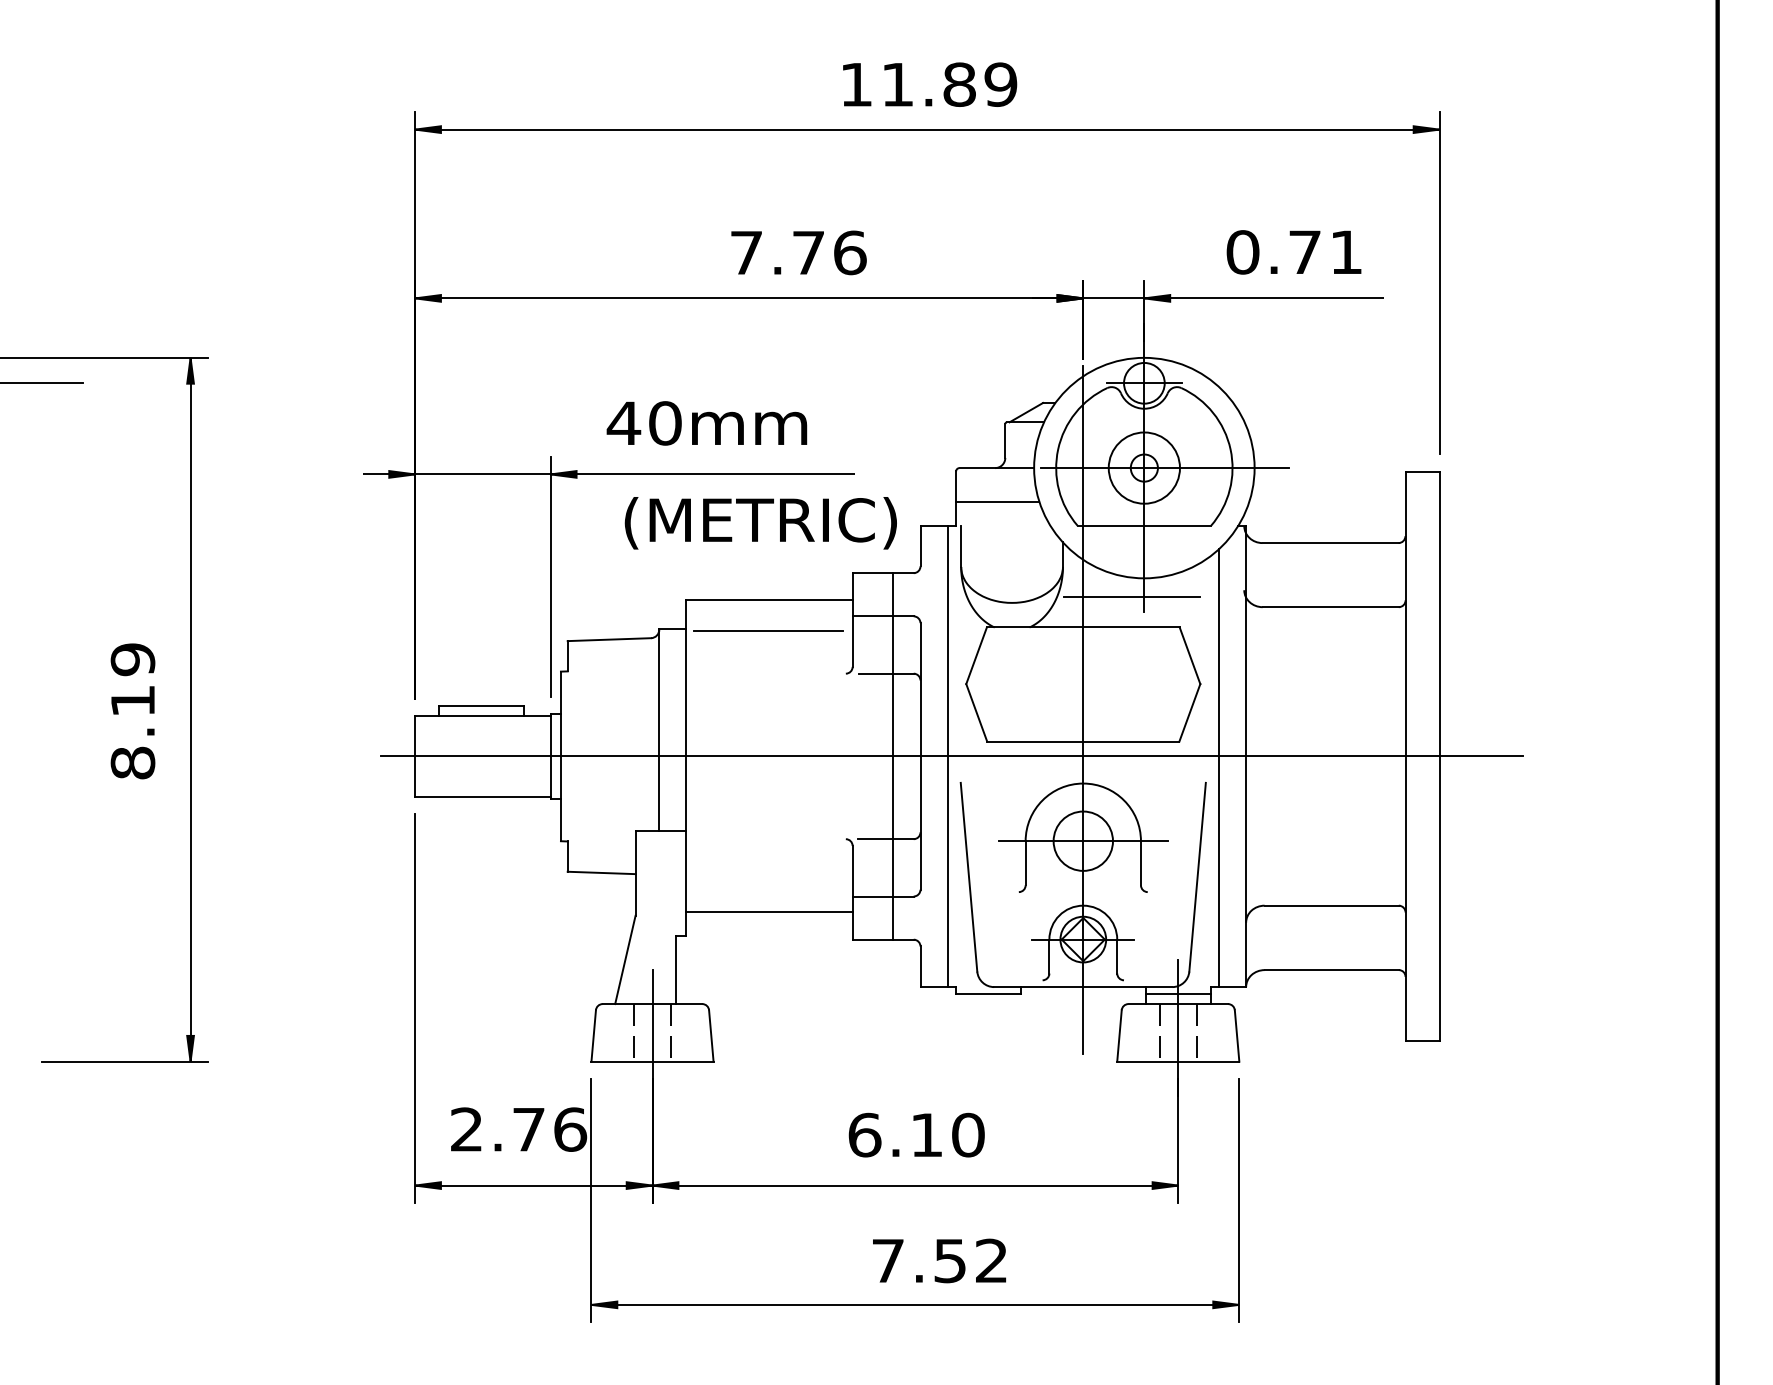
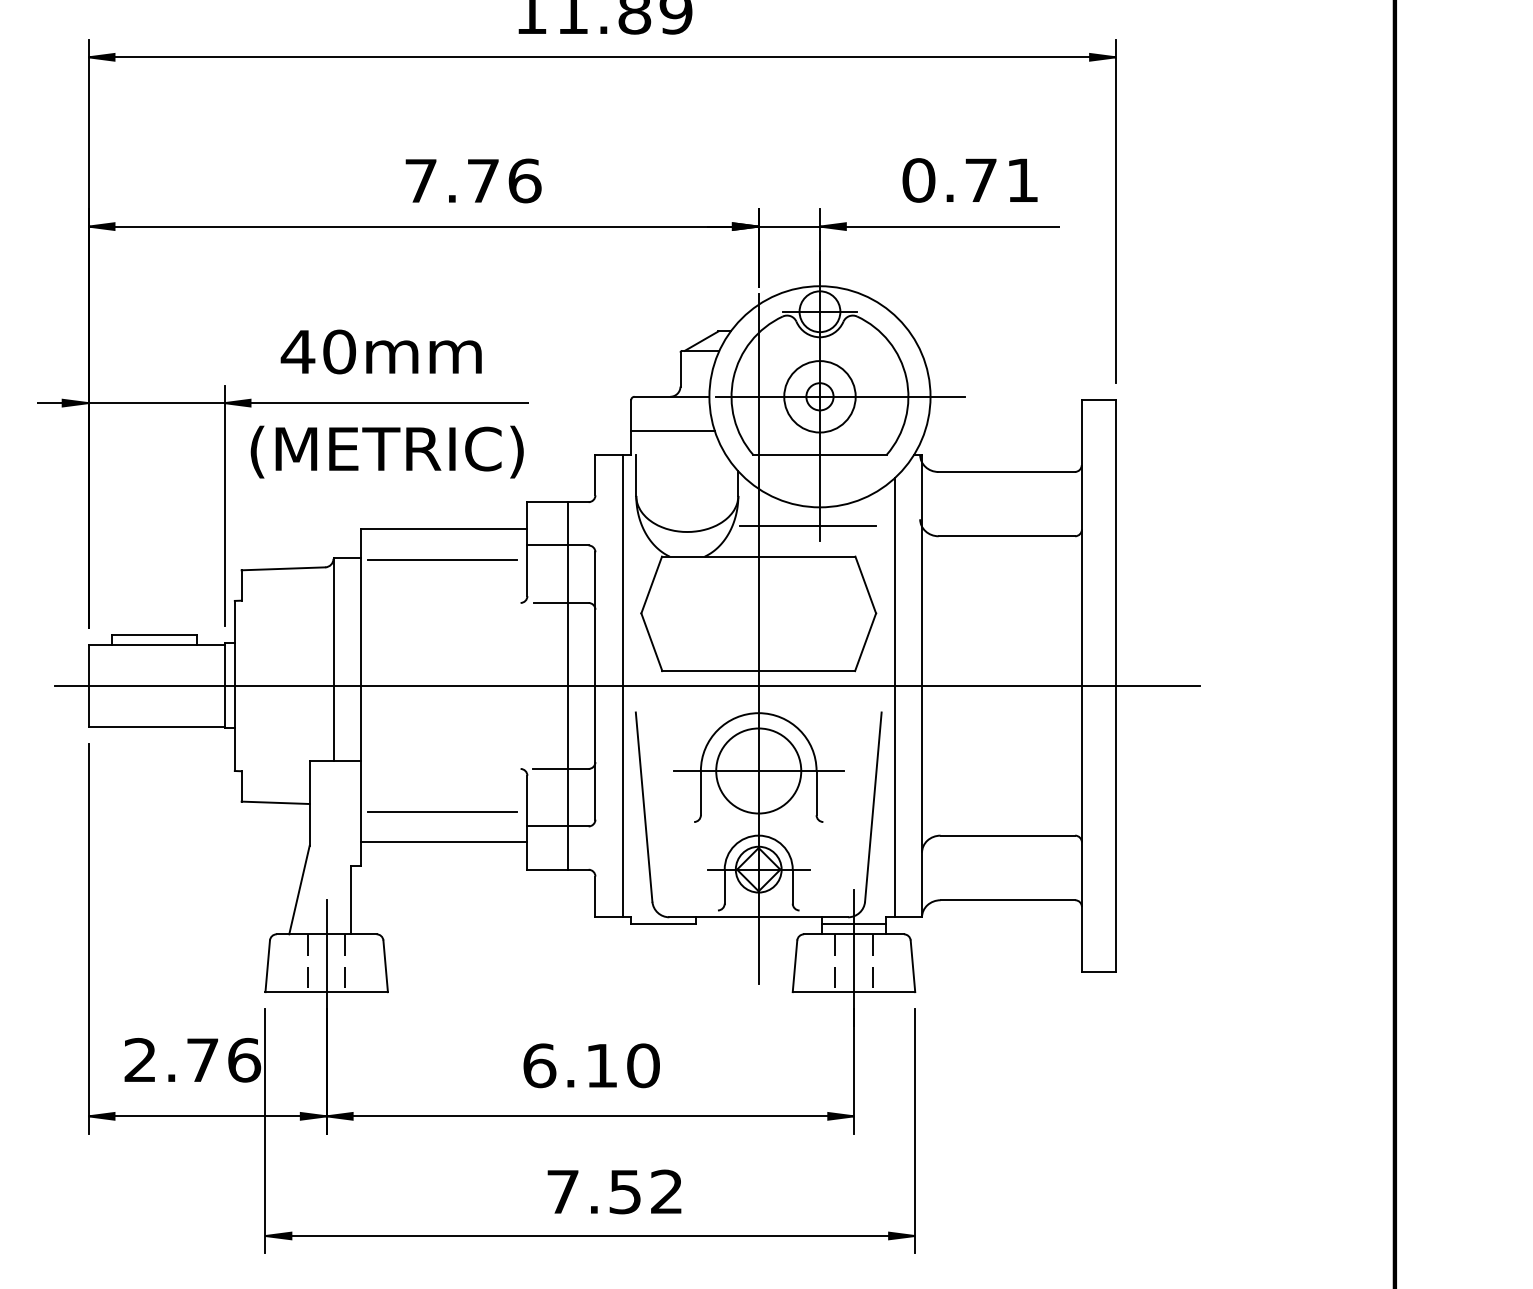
text: (760, 523) -> (386, 452), moved
circle: (1082, 840) -> (757, 770), size x1.43
line: (767, 881) -> (442, 811), added

